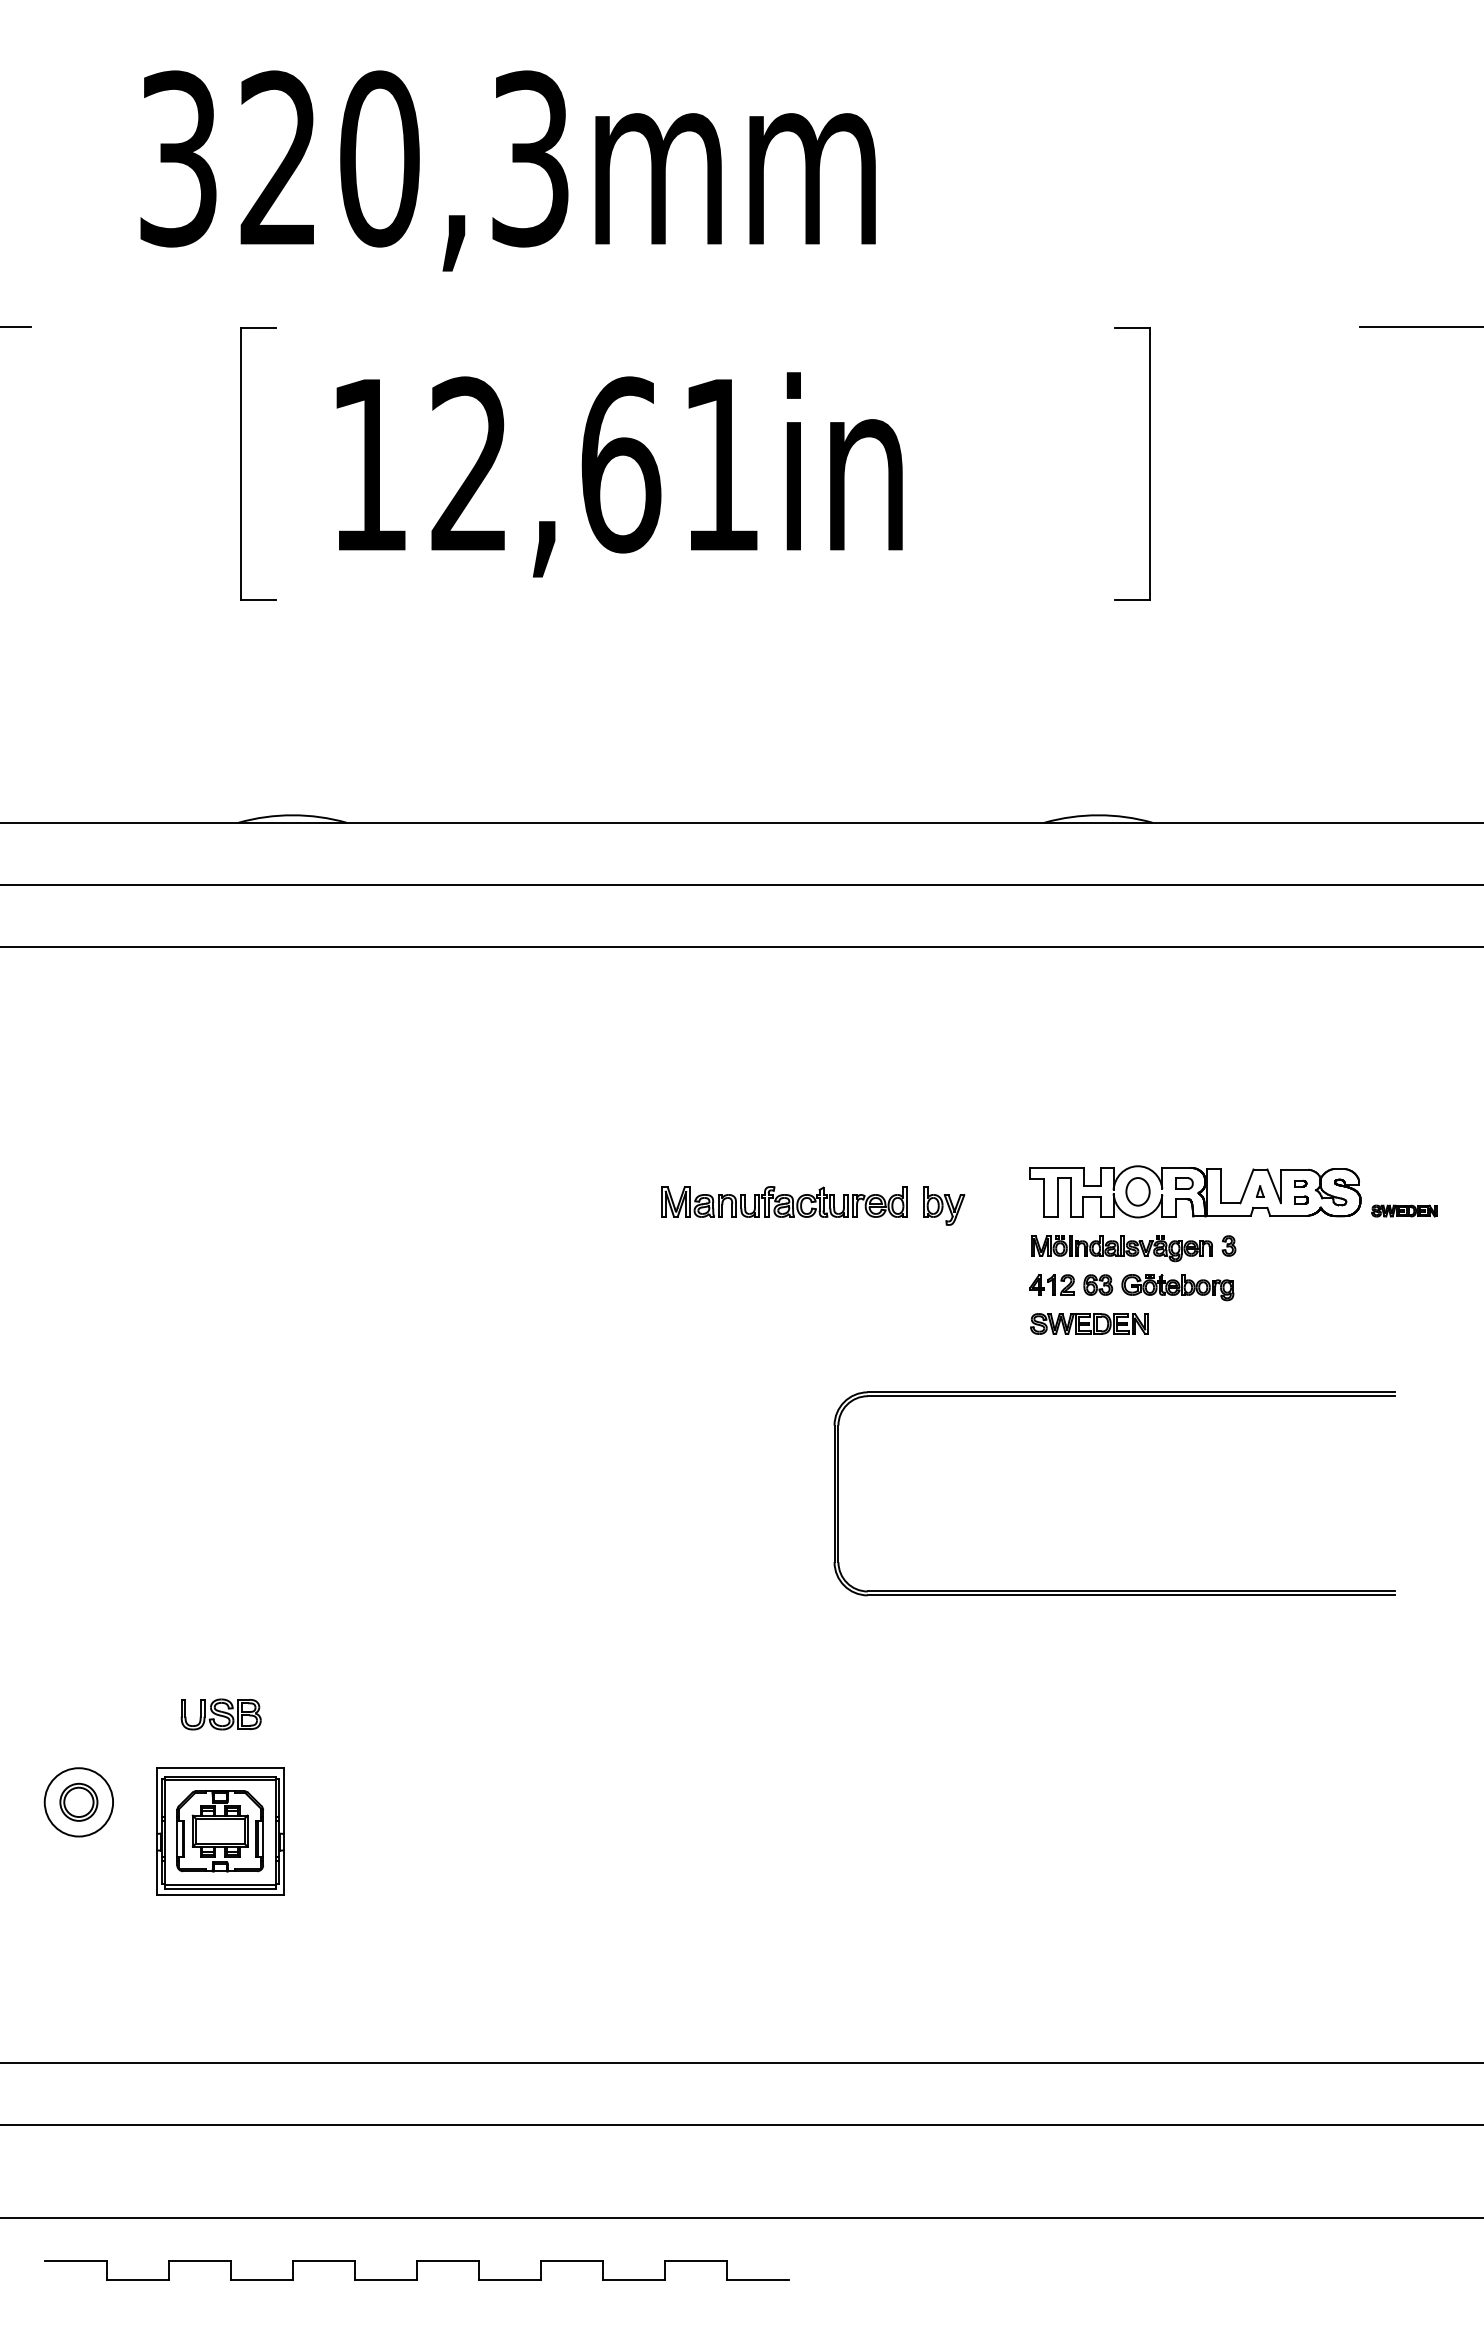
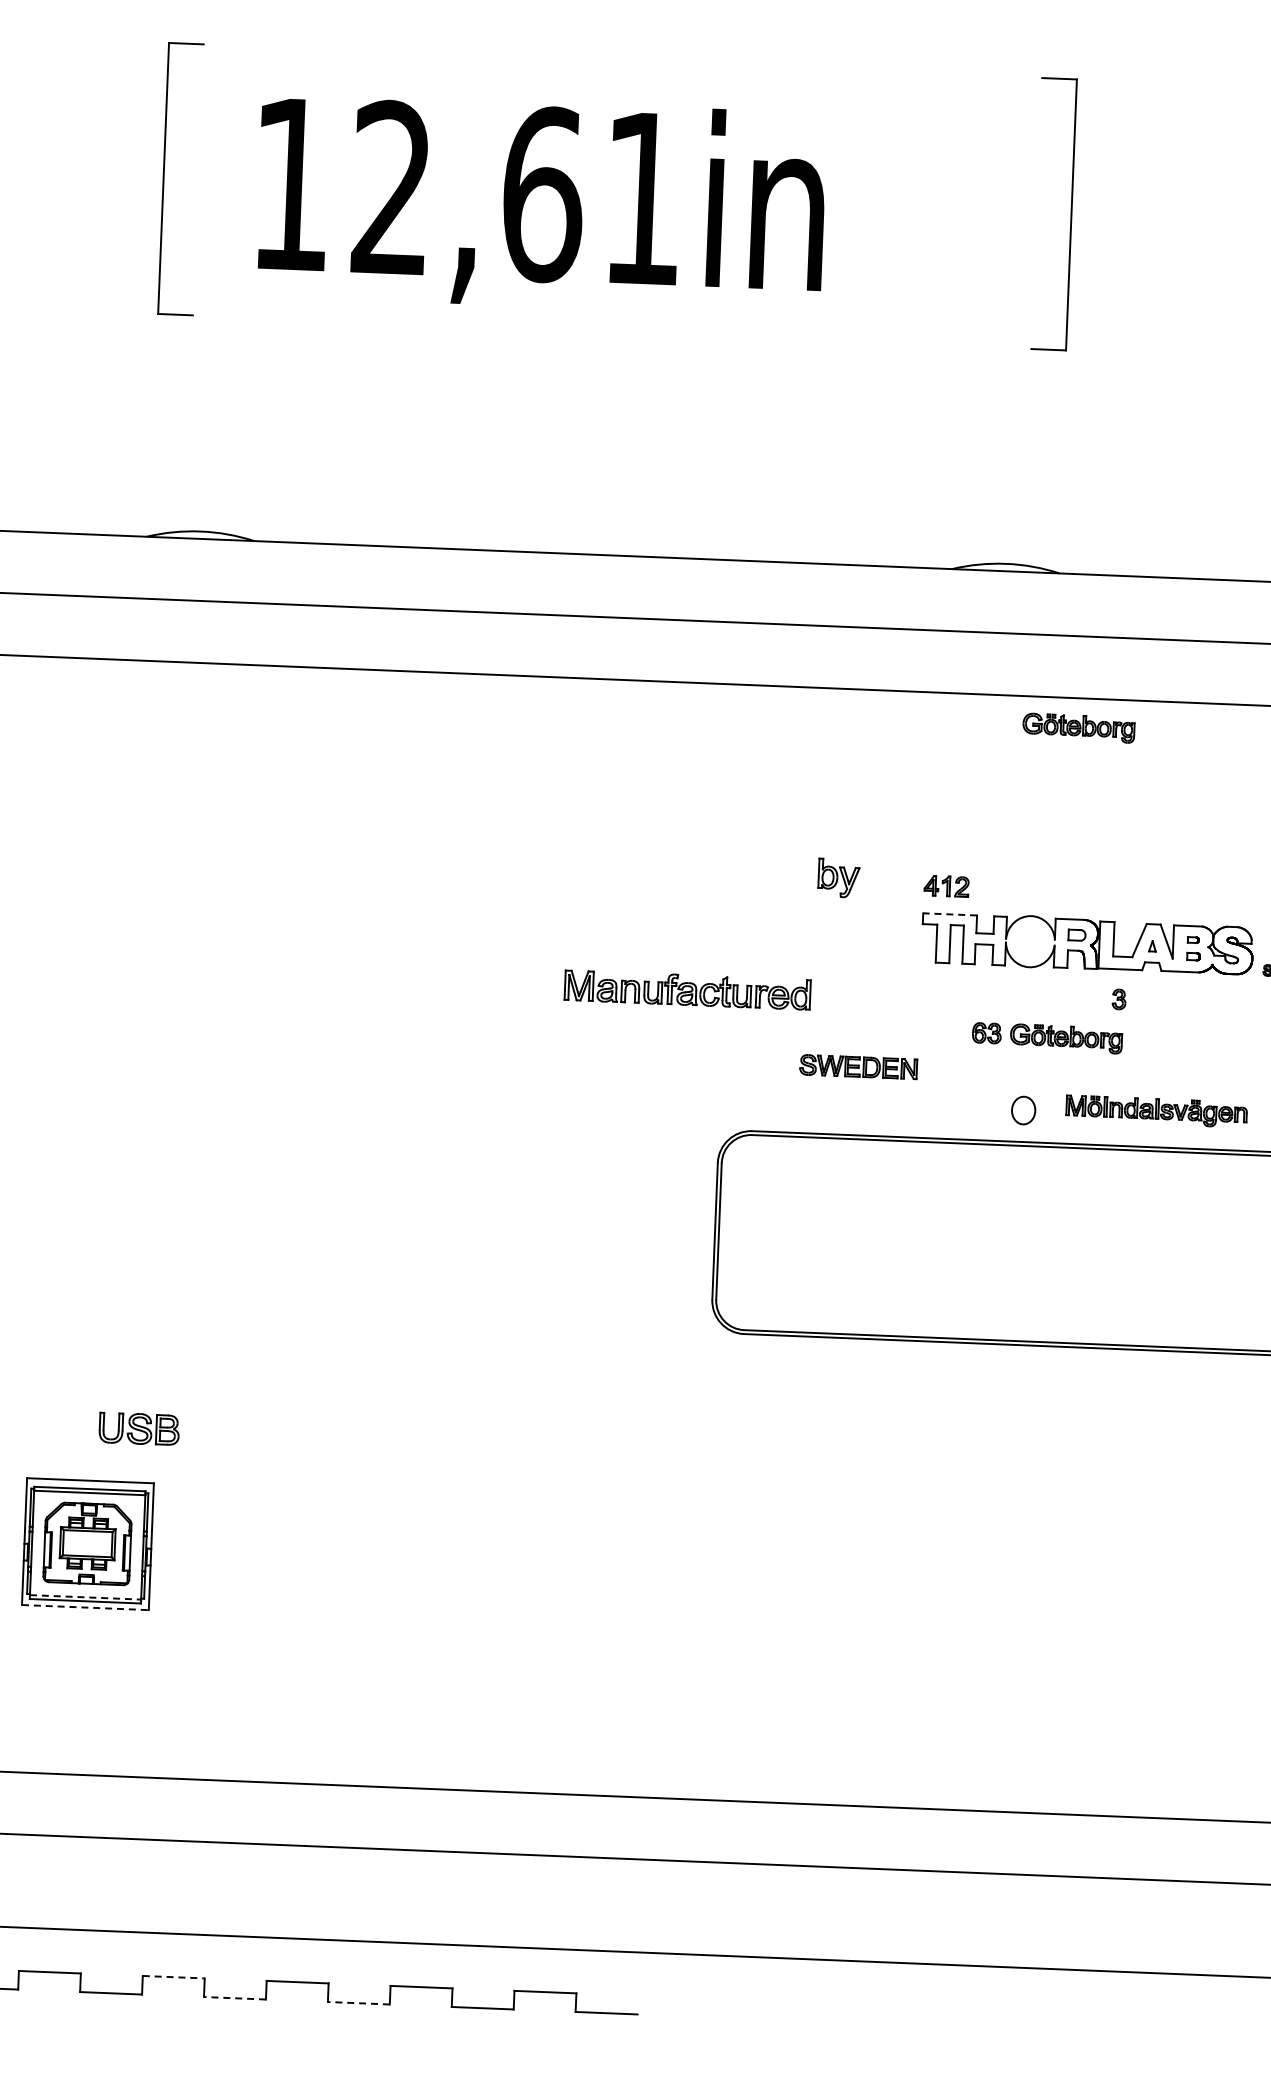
part: (1177, 976) -> (1078, 728), added
line: (1056, 1167) -> (949, 914), solid -> dashed
part: (1137, 1191) -> (1023, 1110), moved
part: (784, 1201) -> (687, 989), moved
part: (944, 1205) -> (839, 877), moved
part: (1121, 1248) -> (1156, 1111), moved
part: (1051, 1284) -> (946, 885), moved
part: (1089, 1323) -> (858, 1066), moved
part: (220, 1714) -> (138, 1428), moved
line: (220, 1884) -> (85, 1596), solid -> dashed
line: (220, 1895) -> (85, 1607), solid -> dashed
line: (323, 2260) -> (173, 1976), solid -> dashed
line: (385, 2279) -> (234, 1998), solid -> dashed
line: (509, 2279) -> (358, 2003), solid -> dashed

